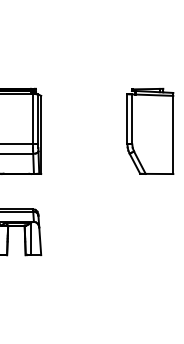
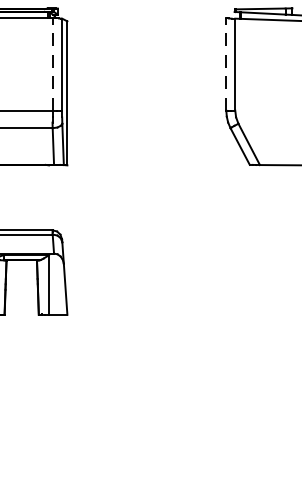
line: (33, 119) -> (53, 64), solid -> dashed
line: (127, 119) -> (226, 64), solid -> dashed

